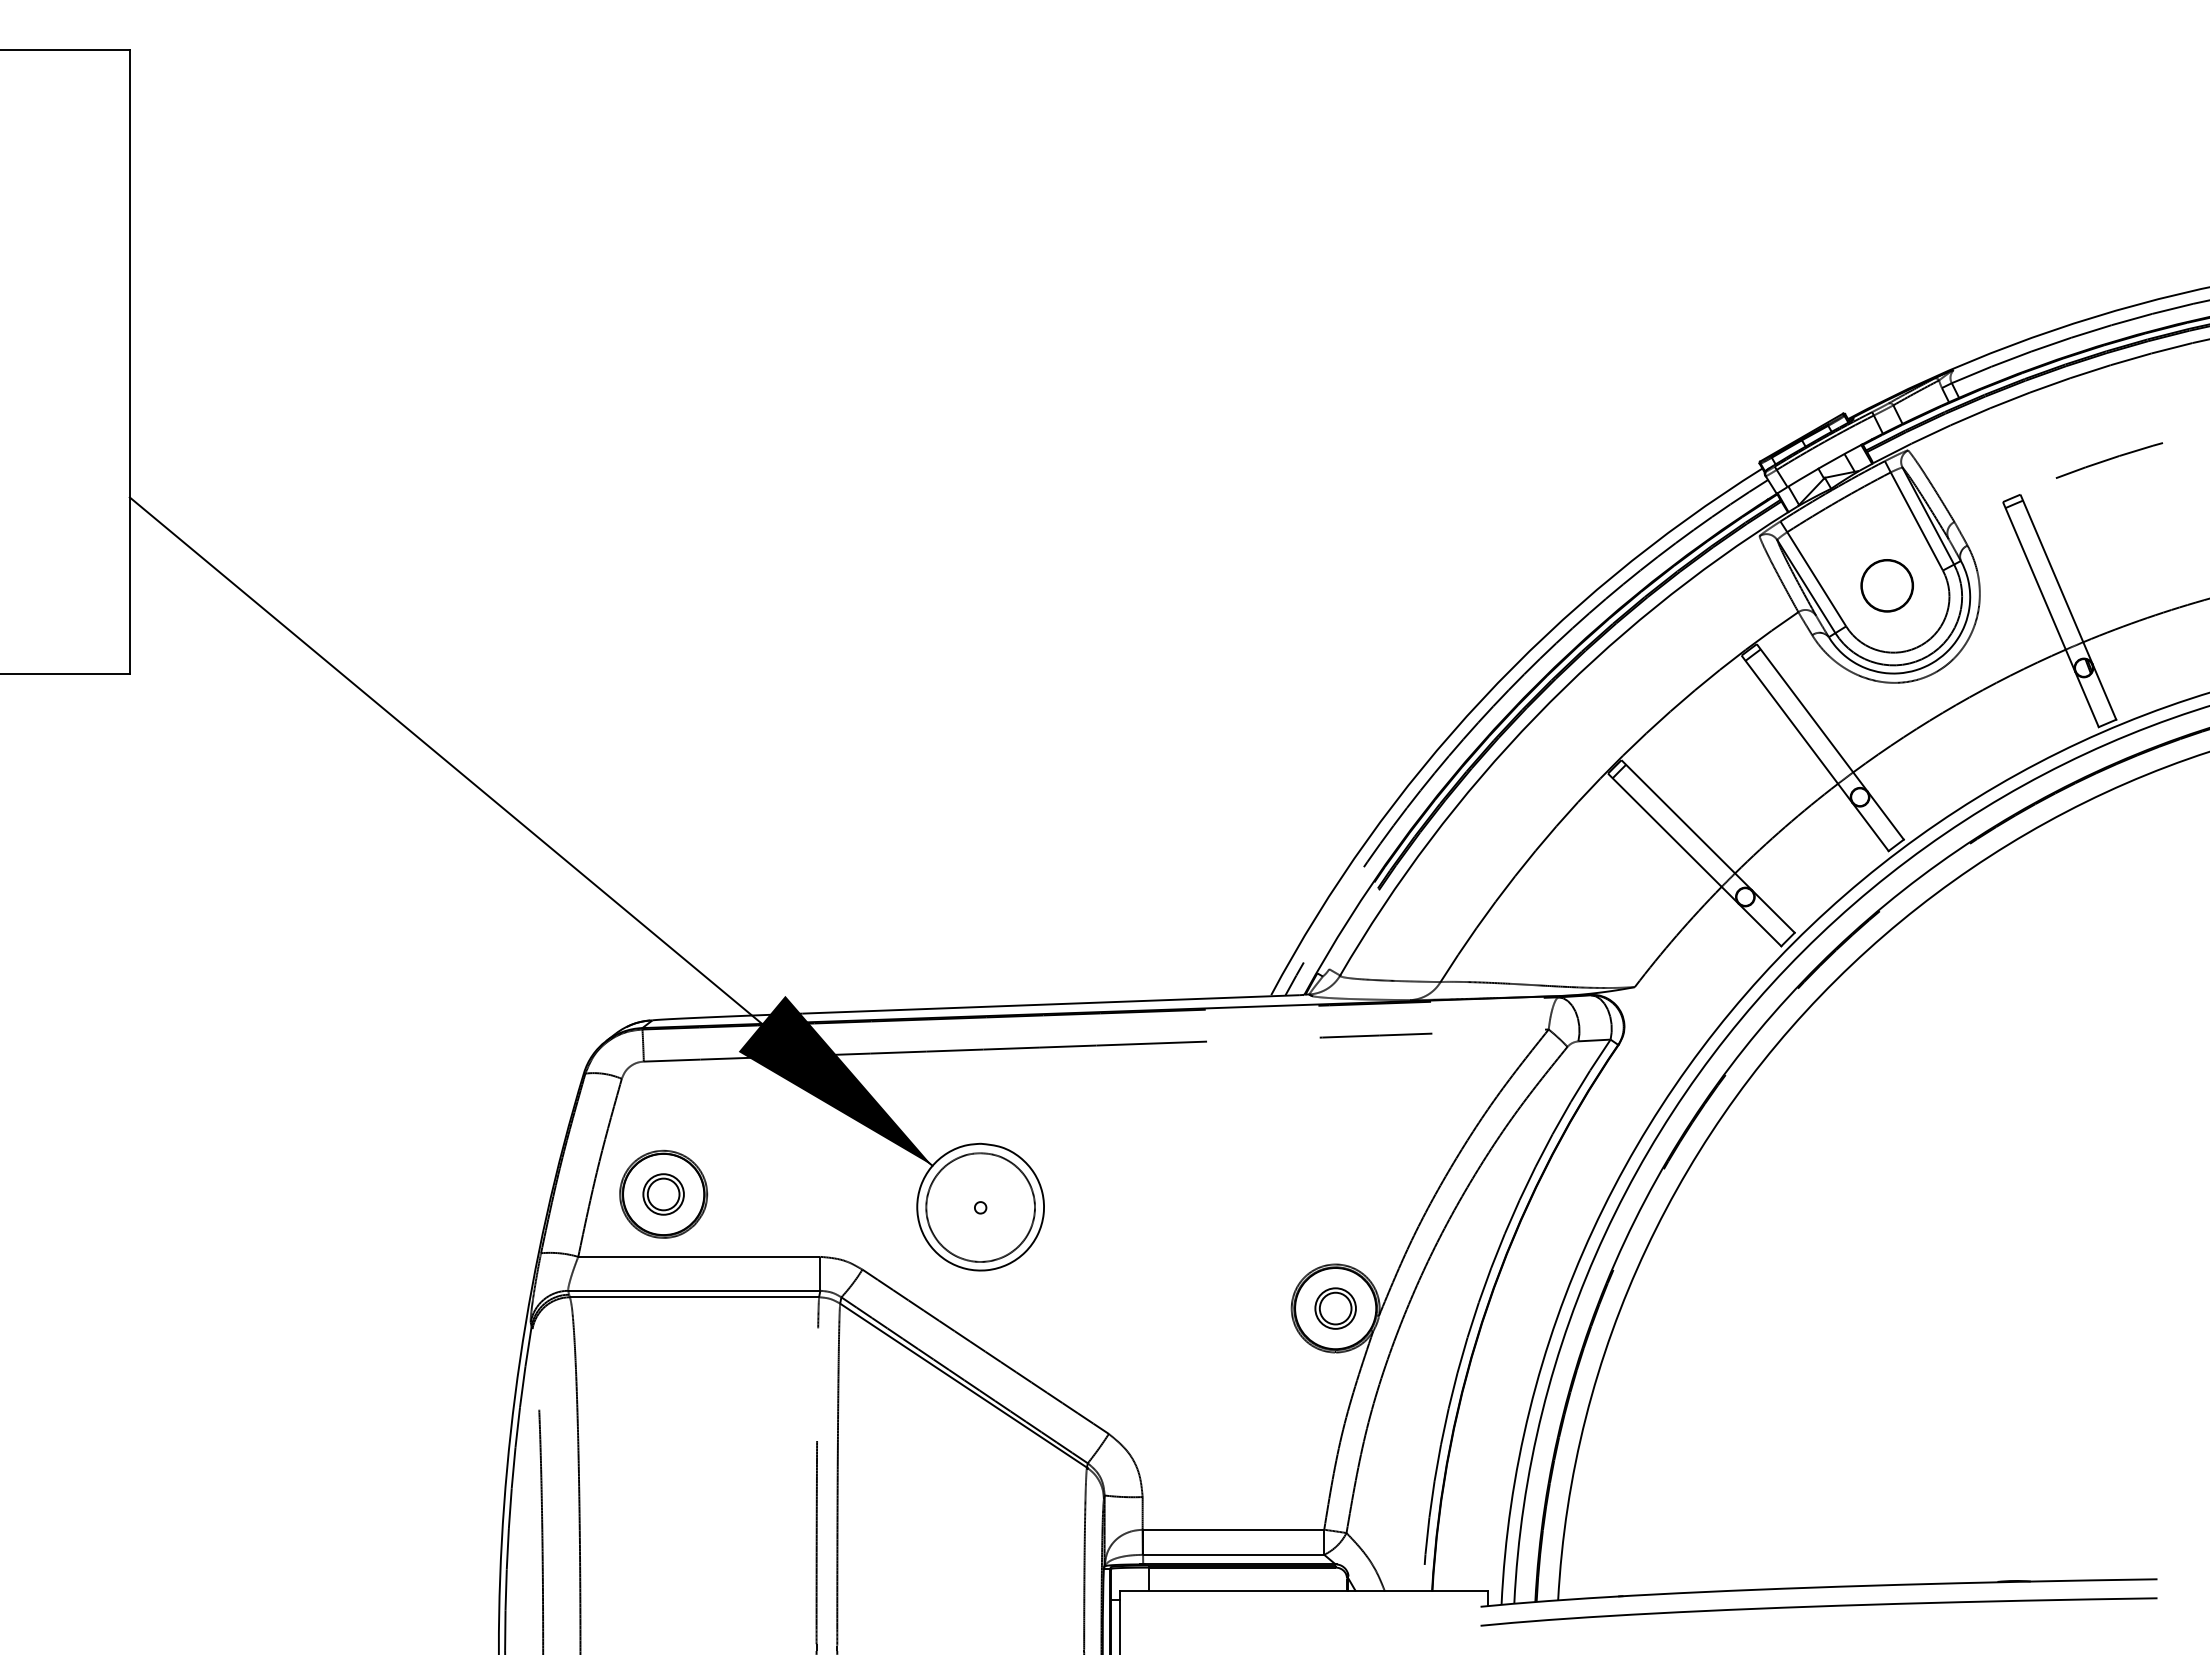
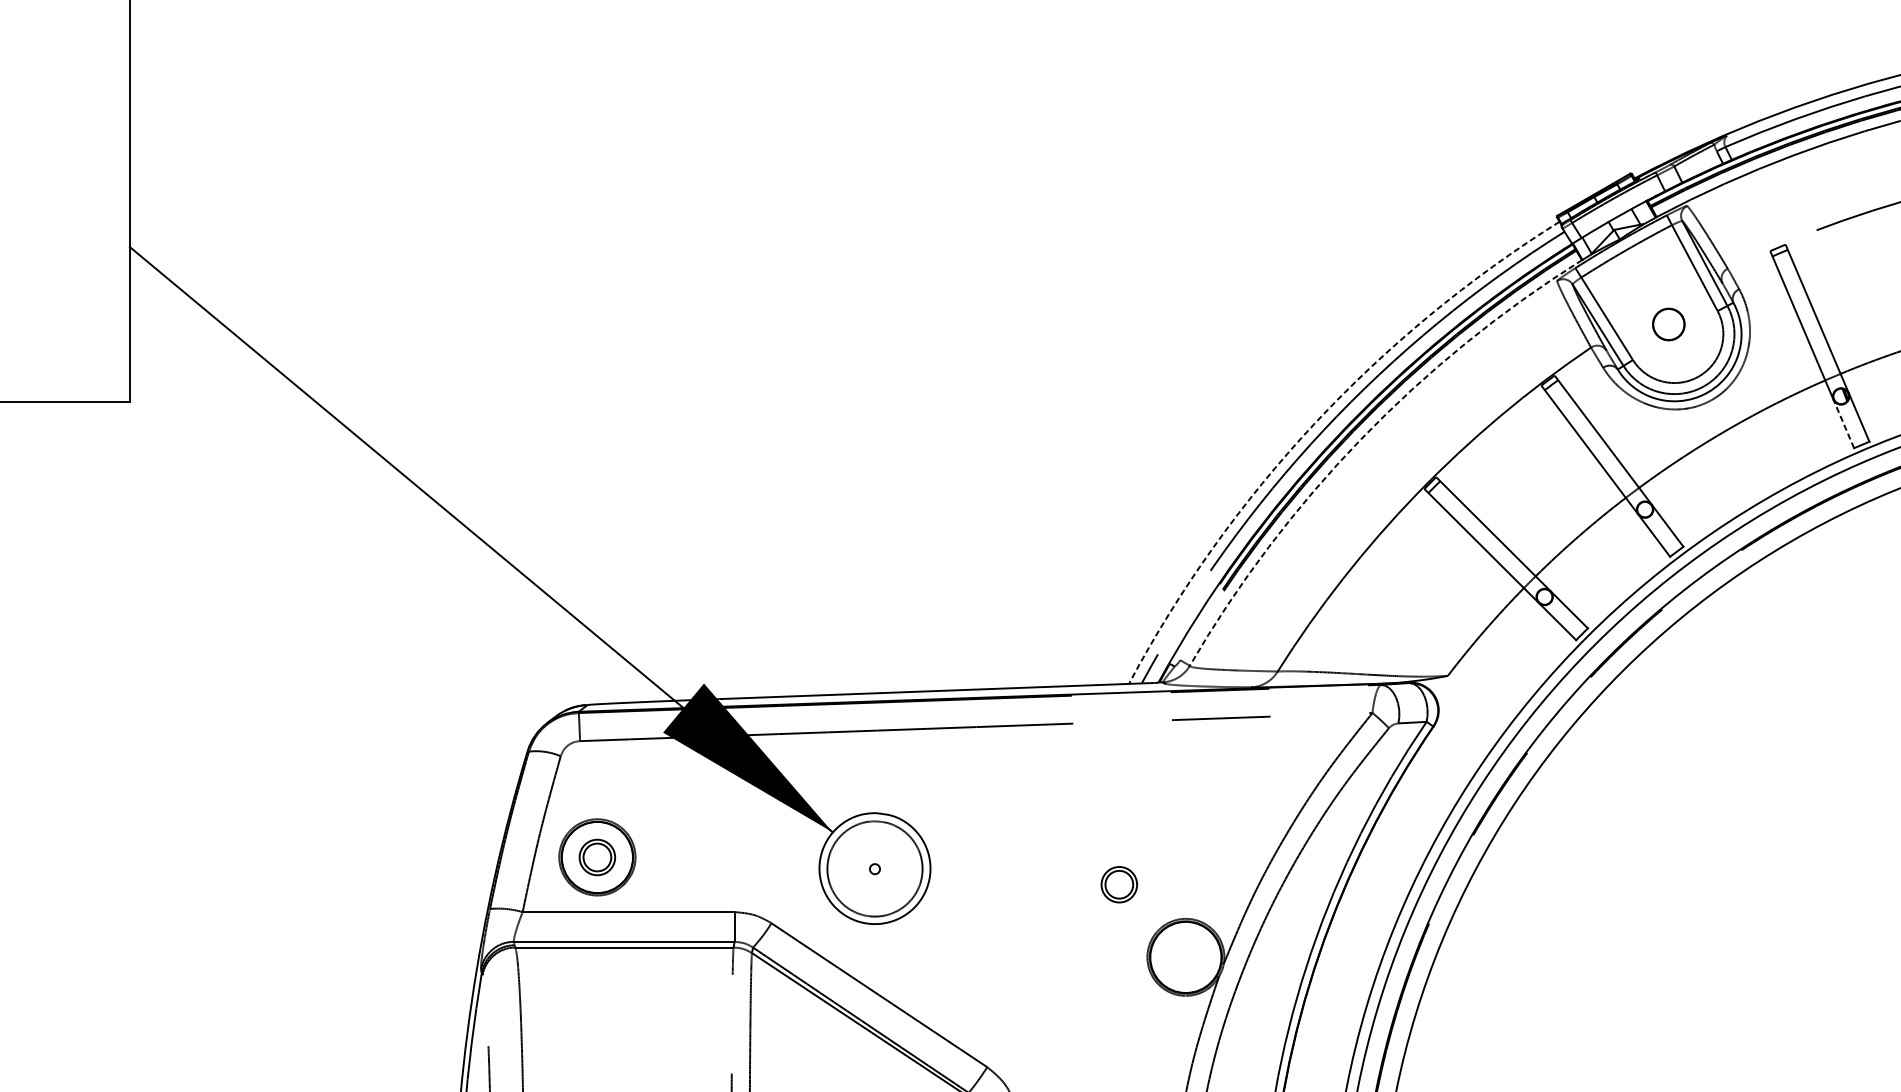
circle: (1886, 585) -> (1668, 324), size x0.7
line: (2086, 698) -> (1843, 423), solid -> dashed
arc: (1482, 699) -> (1314, 424), solid -> dashed
arc: (1536, 716) -> (1361, 438), solid -> dashed
part: (1335, 1308) -> (1119, 884), moved

